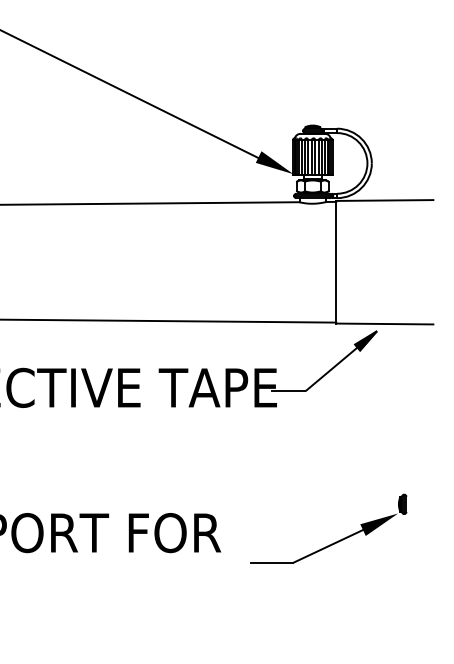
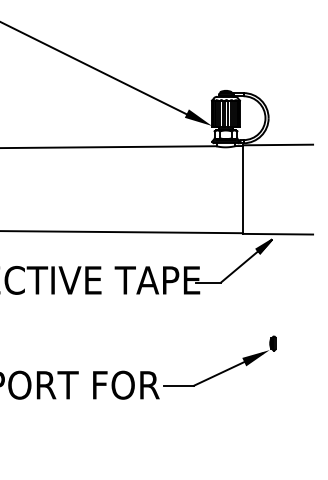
part: (334, 541) -> (223, 370), moved

